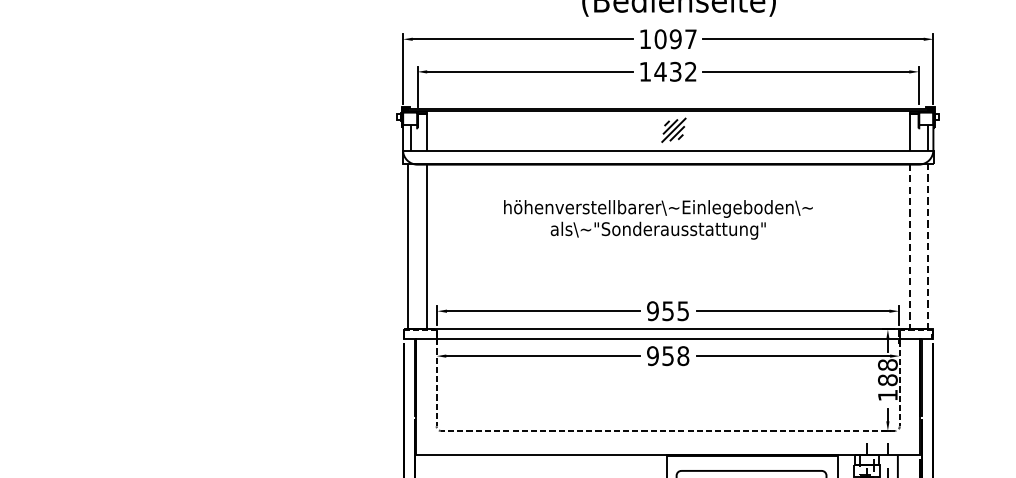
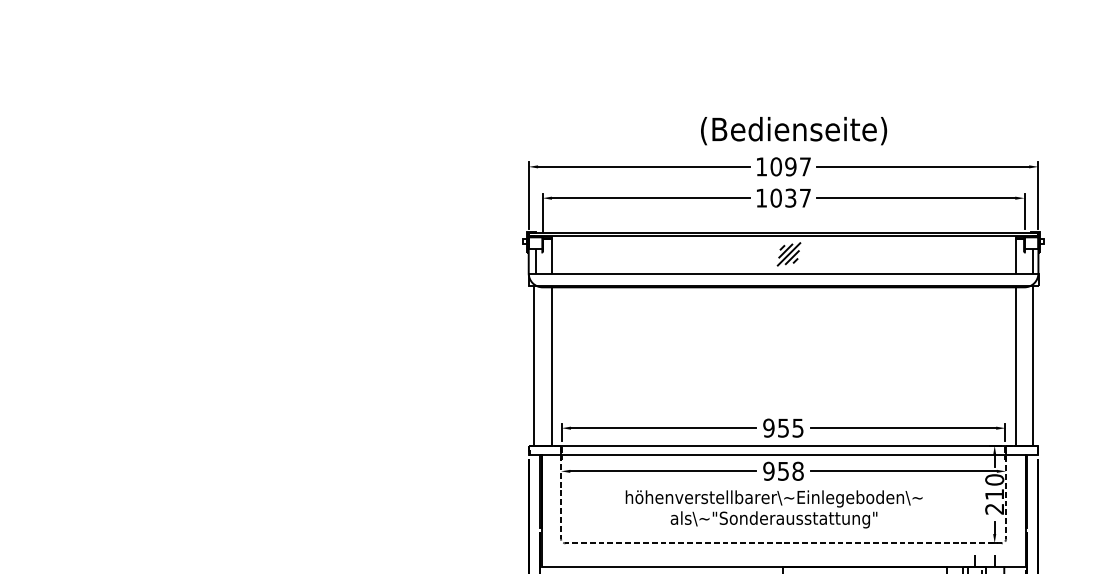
text: (675, 71) -> (790, 197), 1432 -> 1037
text: (657, 219) -> (773, 509), moved
line: (918, 329) -> (1024, 445), dashed -> solid
text: (887, 380) -> (994, 494), 188 -> 210

